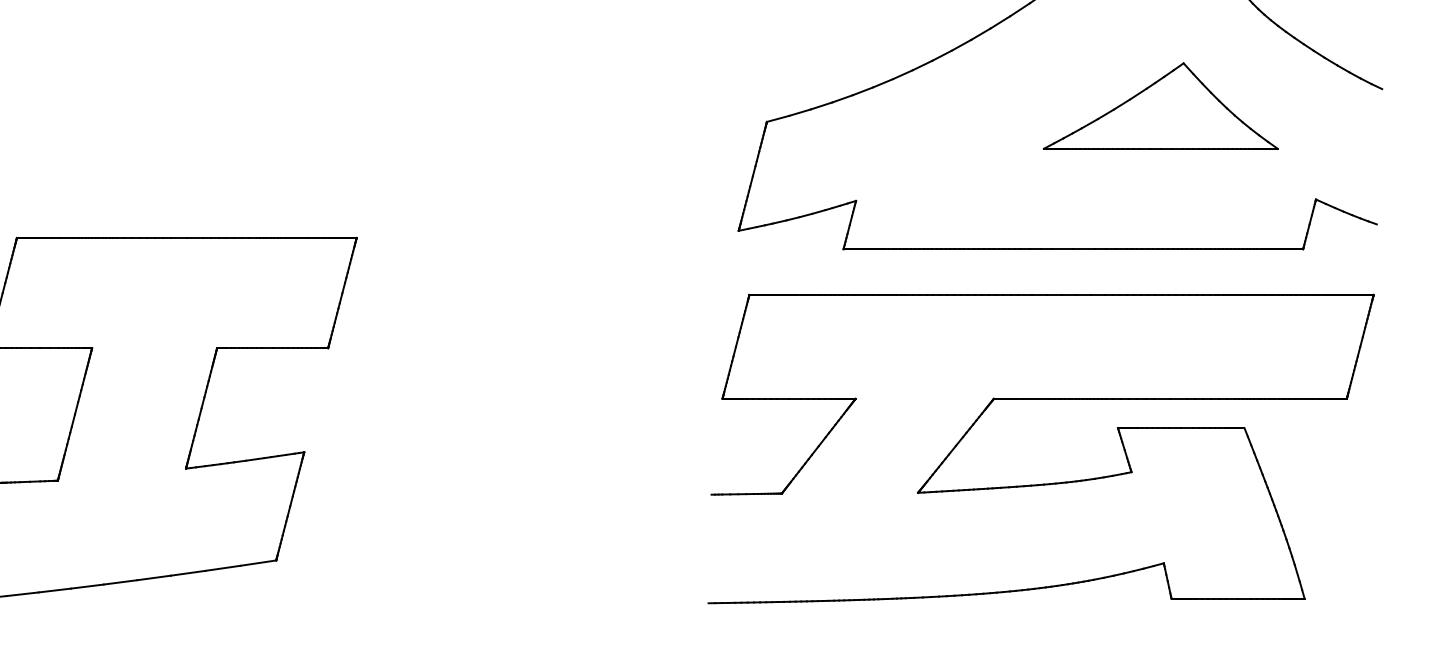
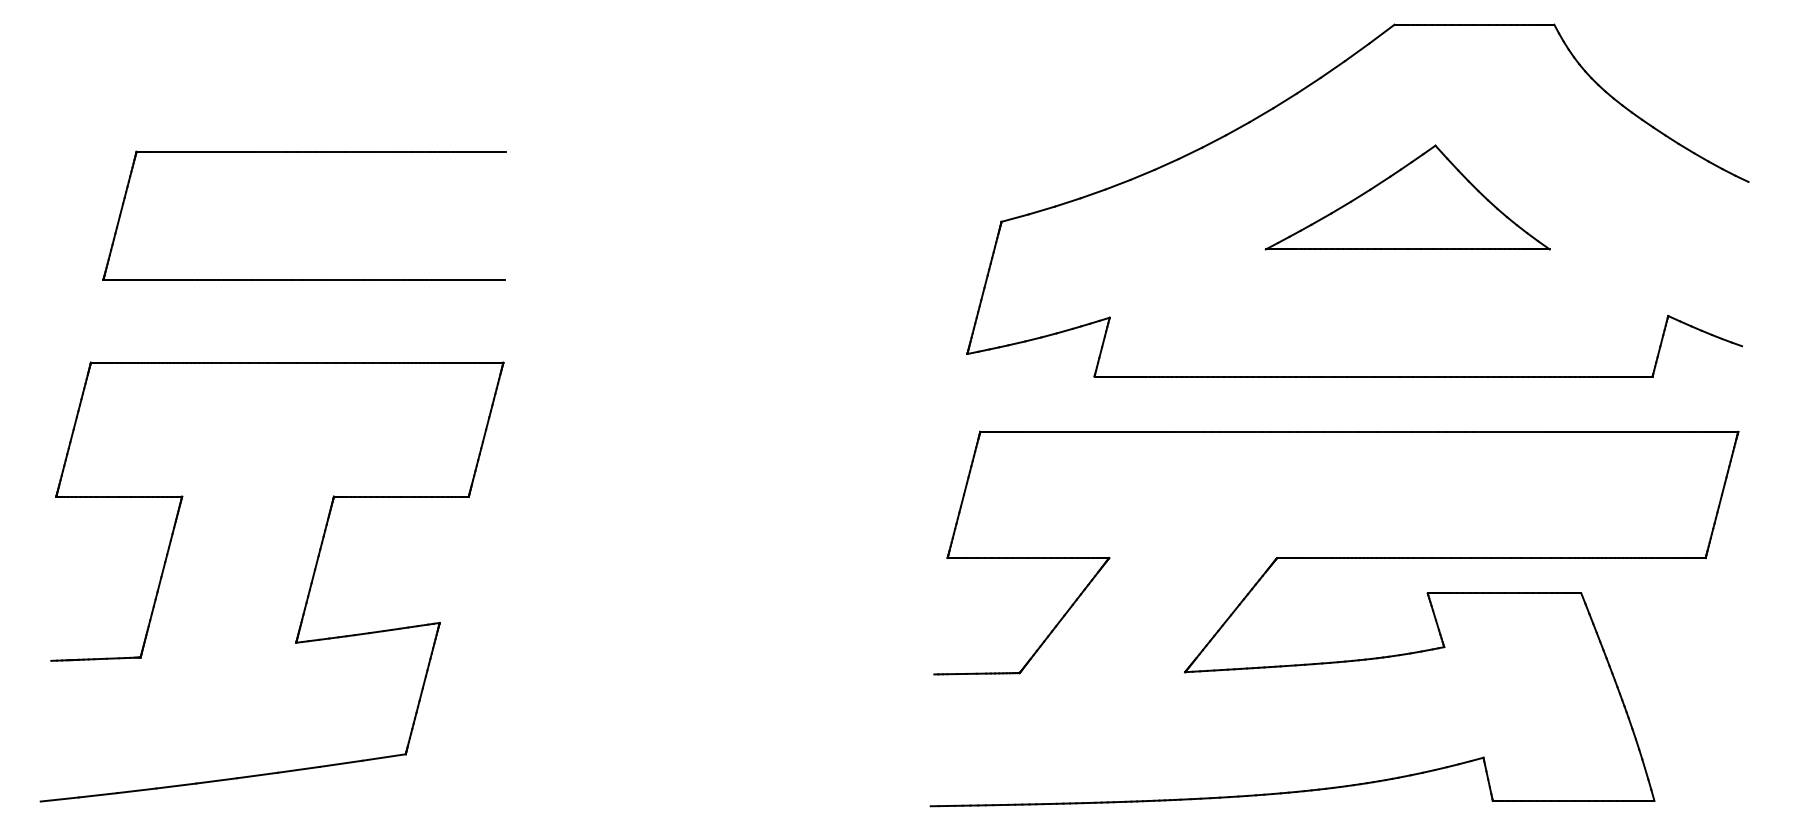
part: (192, 64) -> (304, 152), added
part: (1160, 106) -> (1407, 197), moved

